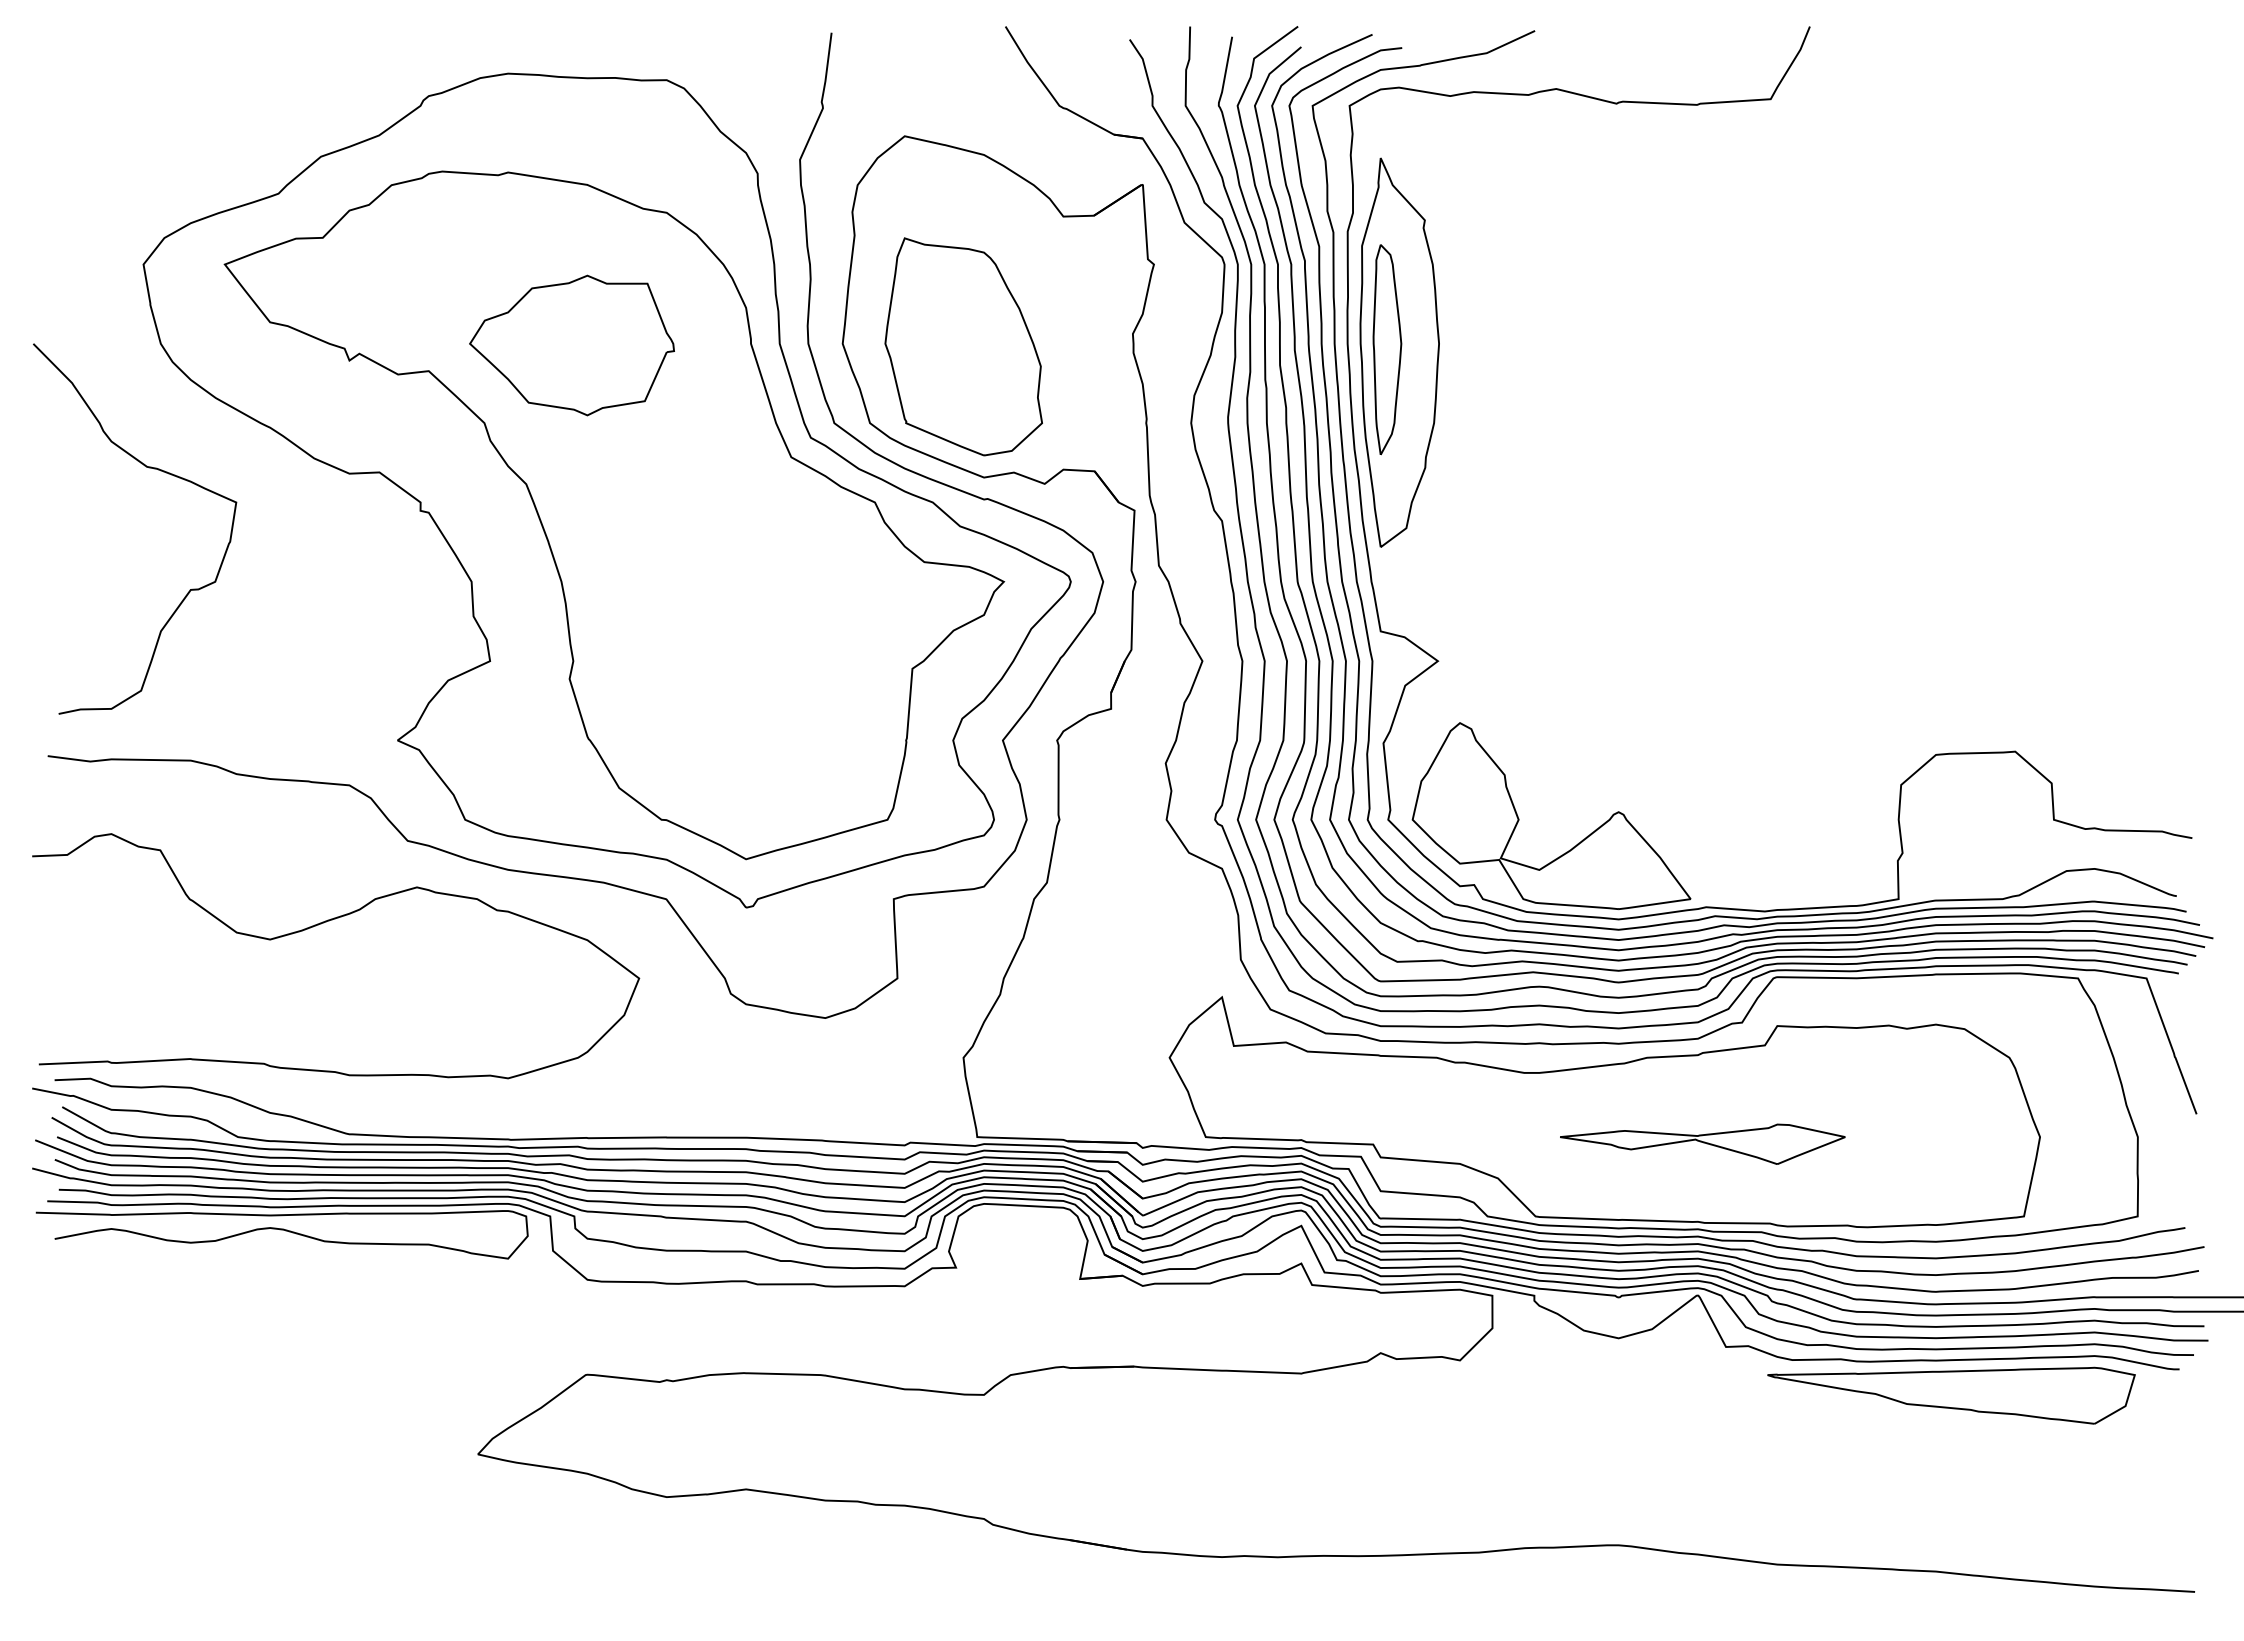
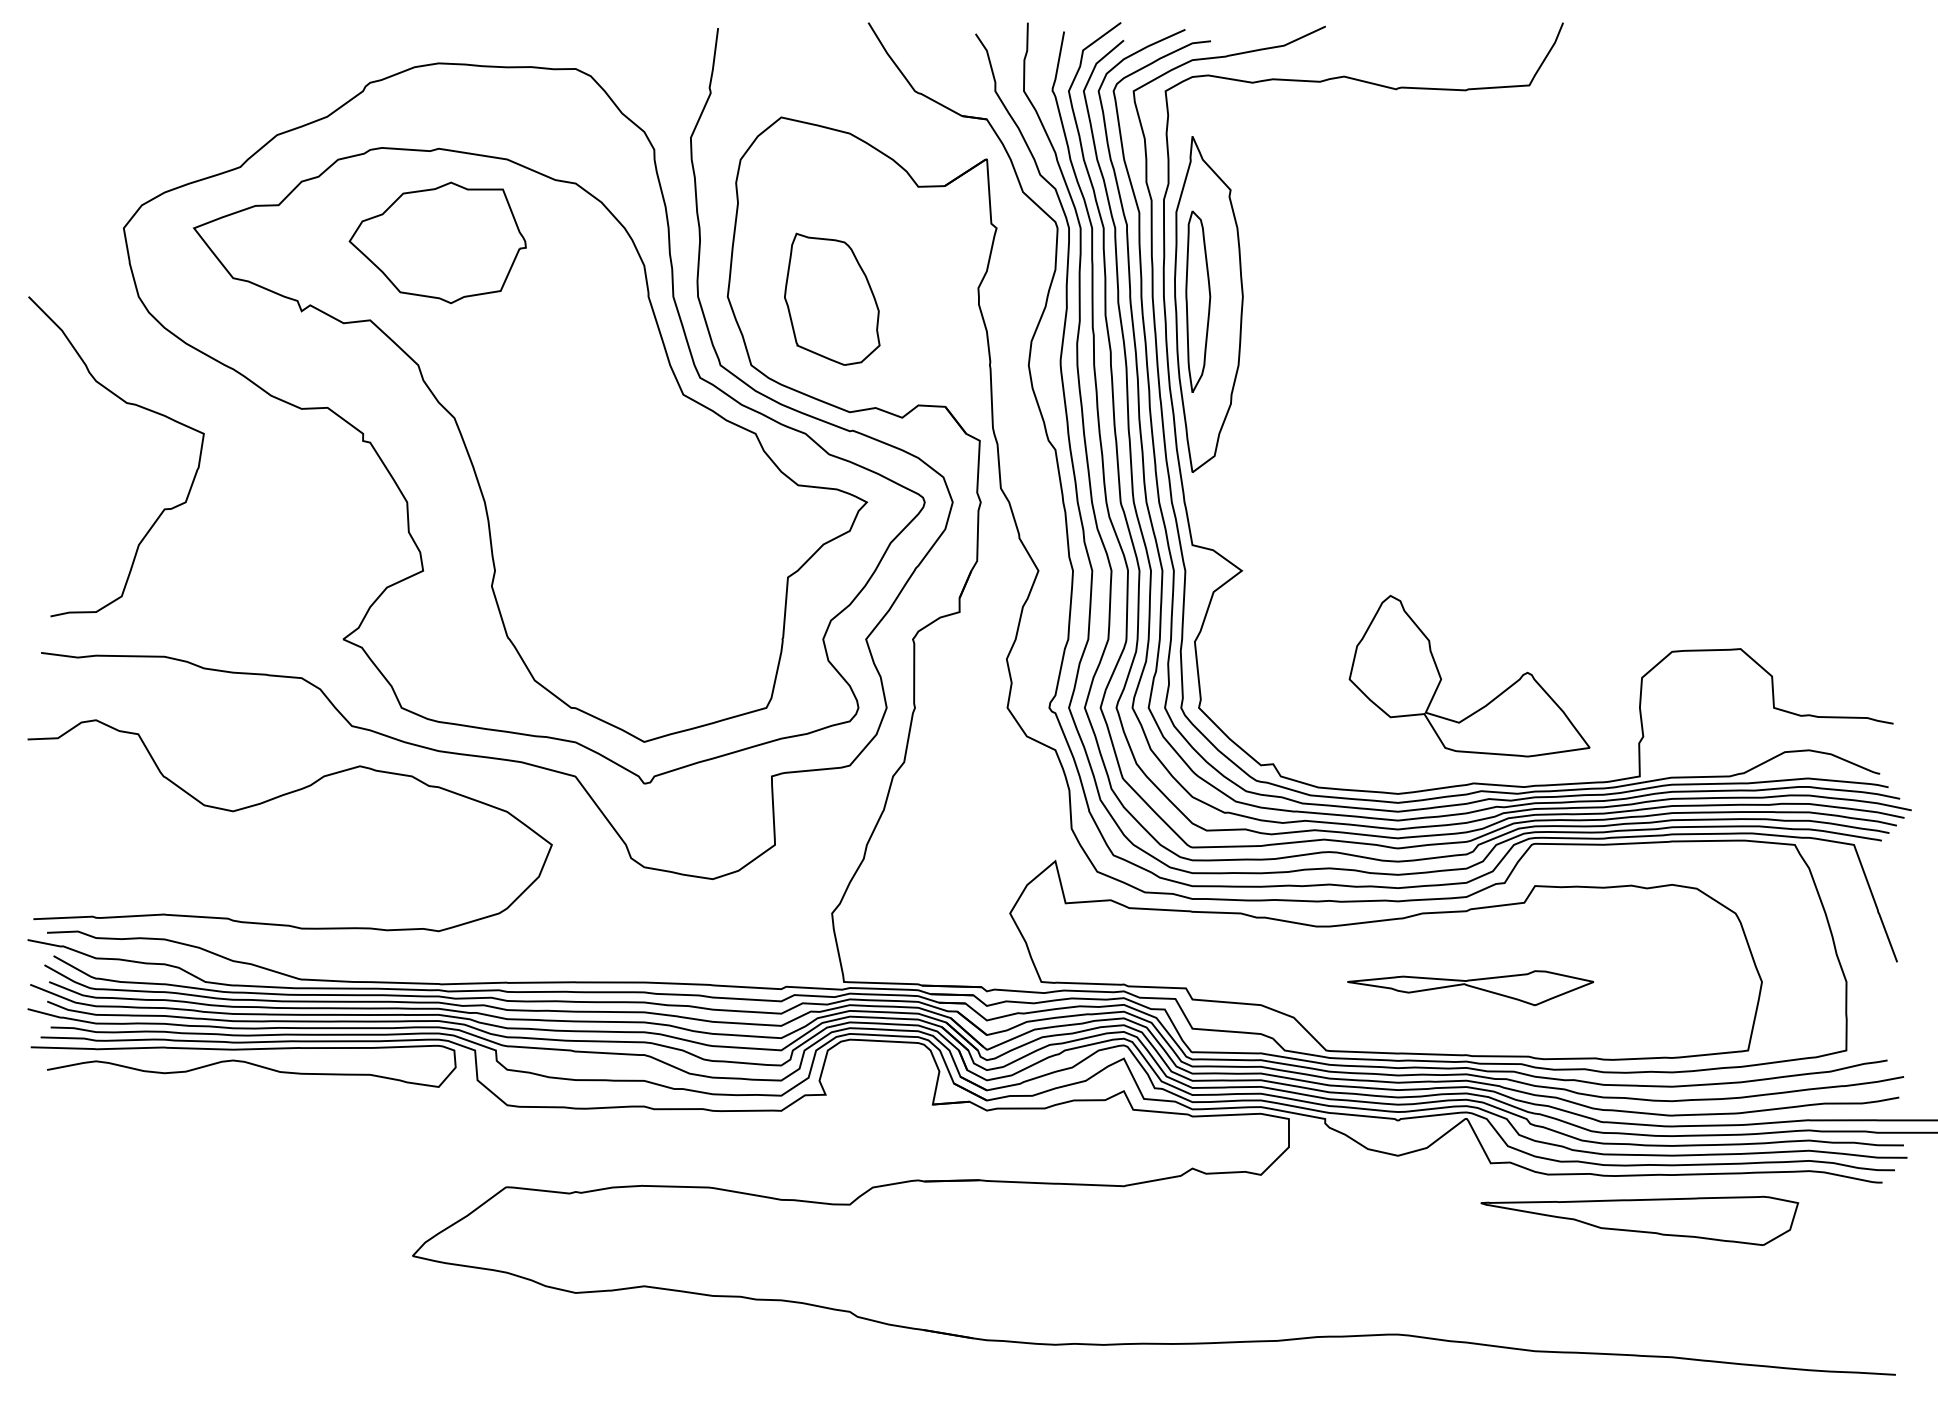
part: (571, 345) -> (437, 242), moved
part: (963, 346) -> (832, 299), size x0.7
part: (1519, 818) -> (1441, 678), moved
part: (1951, 1395) -> (1639, 1220), moved

